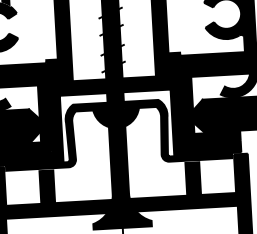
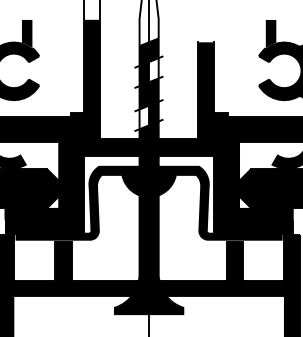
fill: (114, 20) -> (153, 70), removed
fill: (109, 60) -> (144, 117), removed

